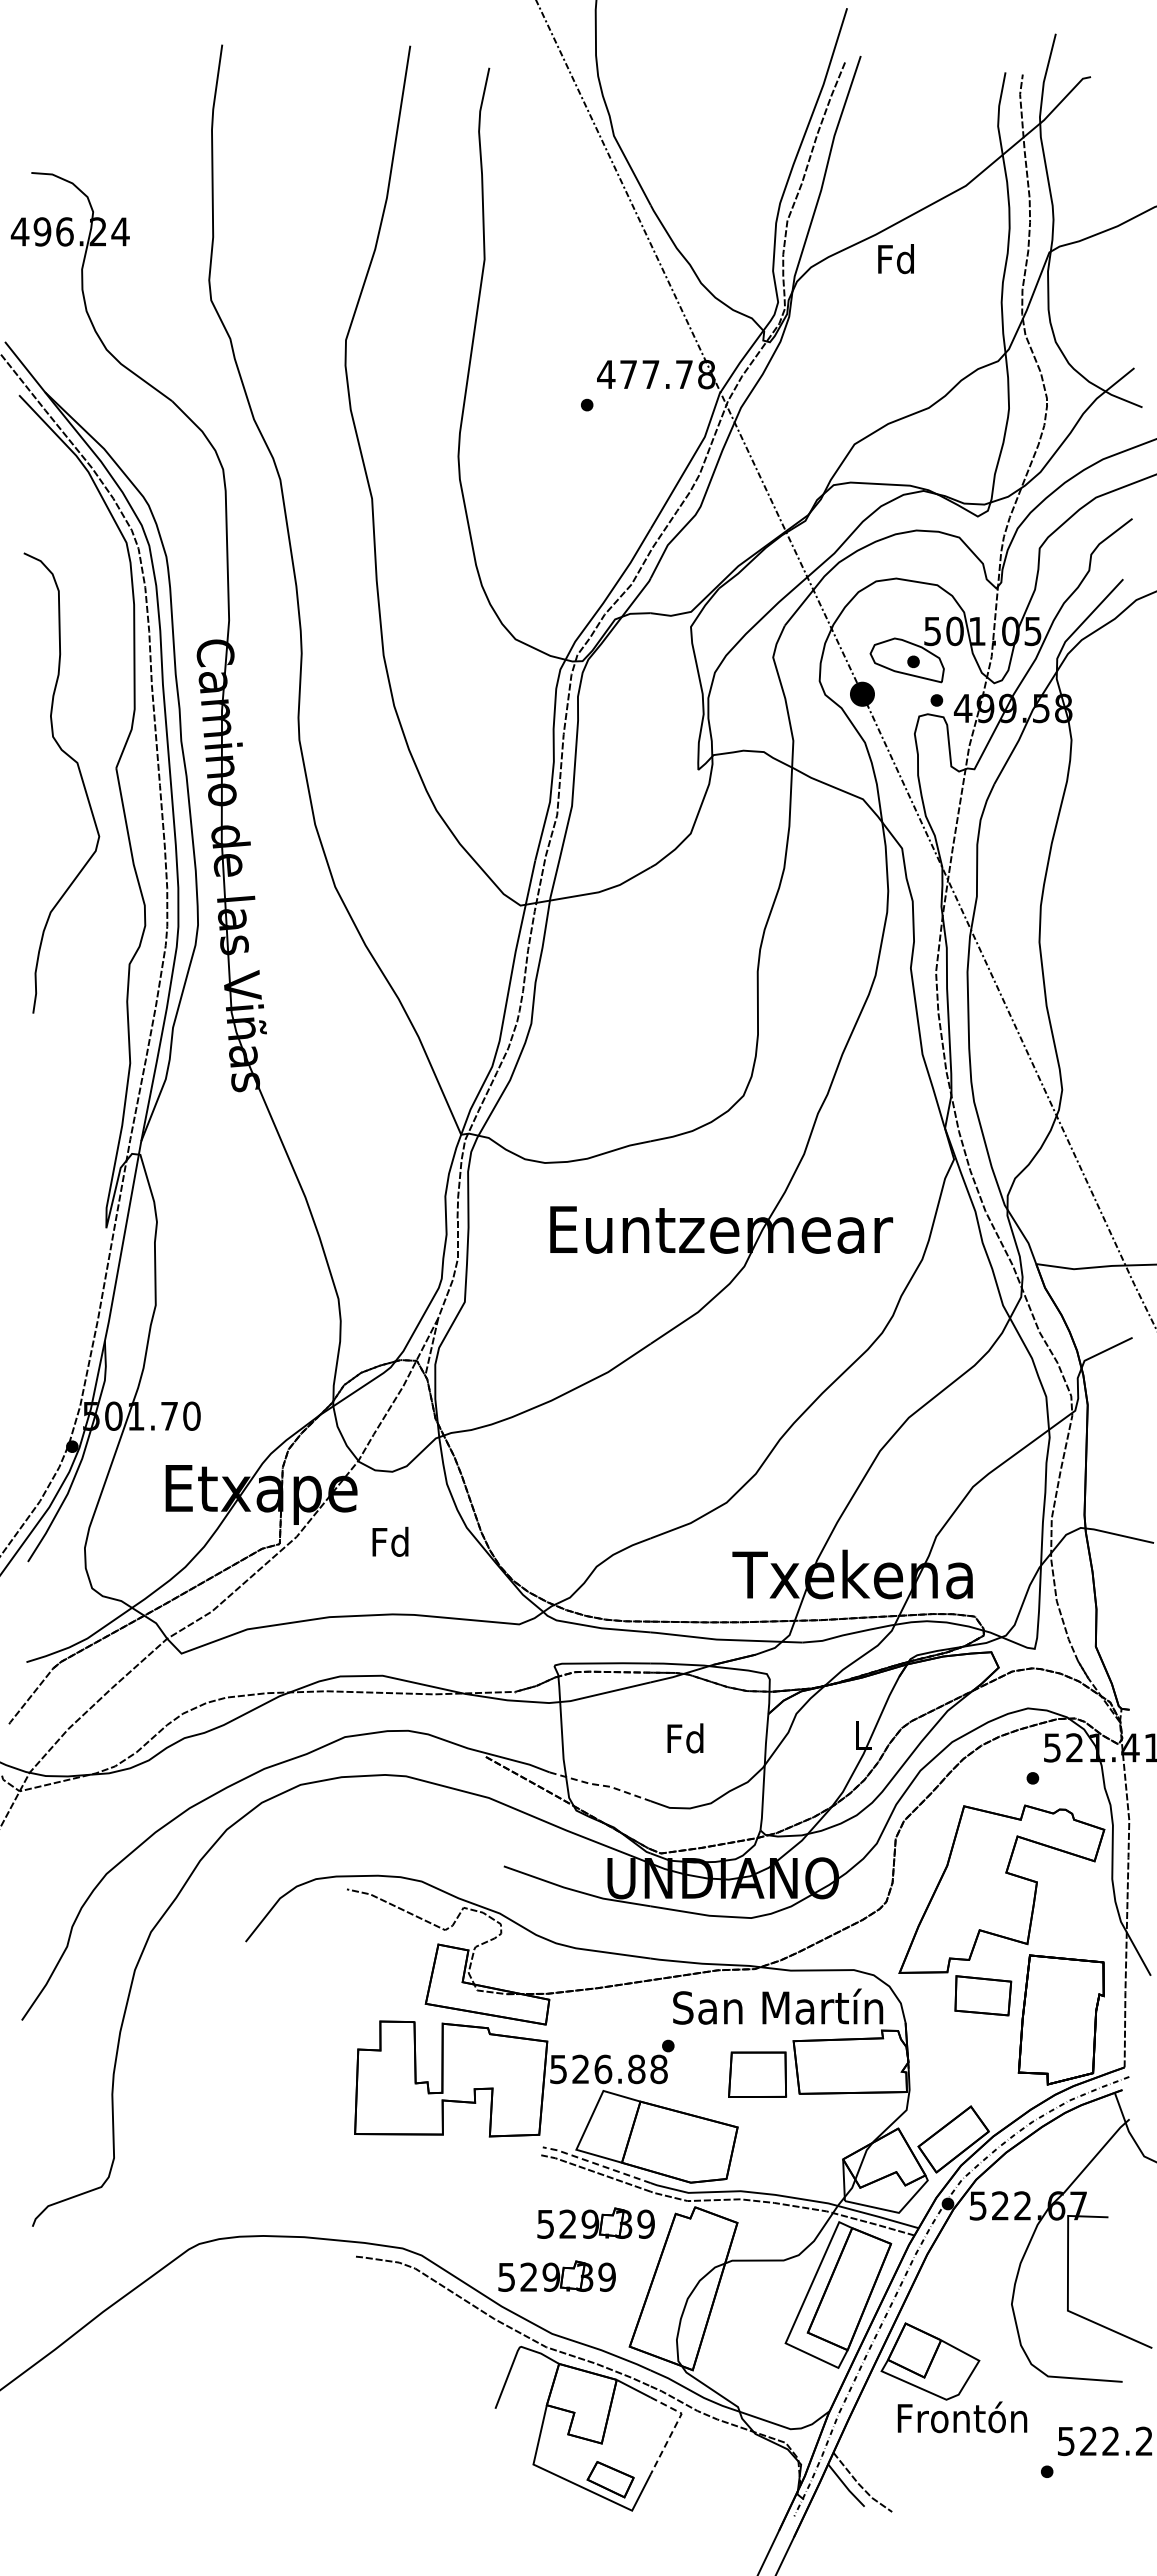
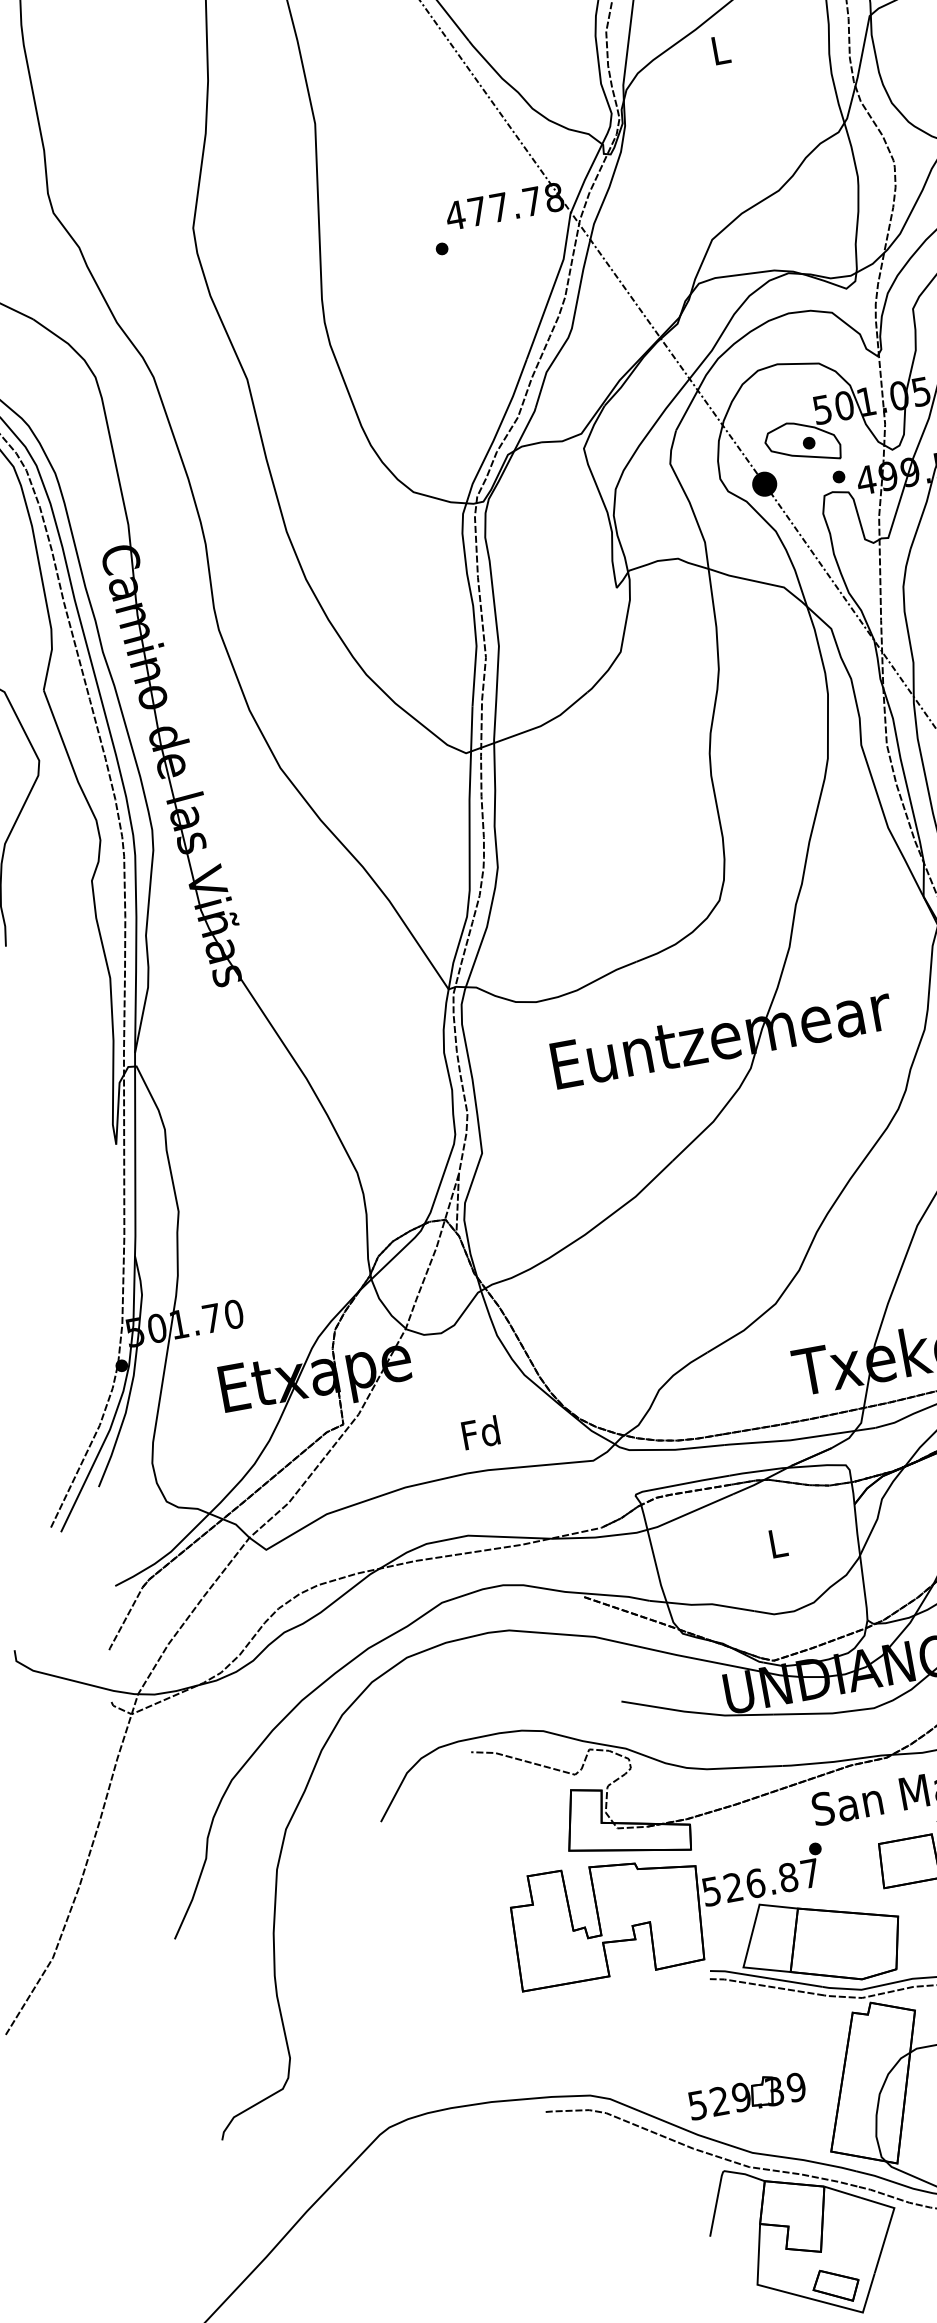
text: (895, 259) -> (719, 50), Fd -> L
text: (390, 1541) -> (480, 1432), moved
text: (685, 1738) -> (777, 1543), Fd -> L
line: (600, 1785) -> (702, 1604), dashed -> solid
text: (658, 2069) -> (809, 1873), 526.88 -> 526.87
line: (596, 2163) -> (765, 1977), dashed -> solid
part: (595, 2222) -> (775, 2035), removed
line: (674, 2428) -> (889, 2224), dashed -> solid

